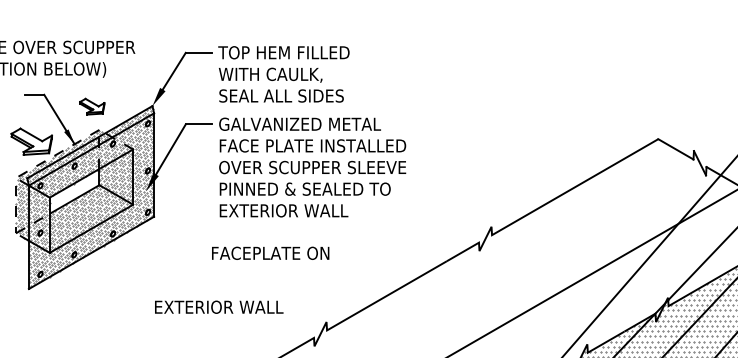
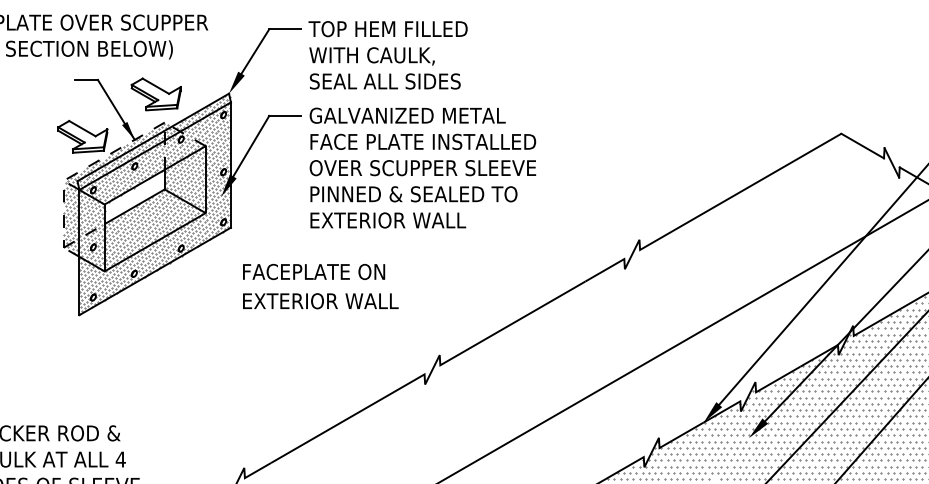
part: (91, 106) -> (155, 94), size x1.67
text: (271, 252) -> (314, 271), moved
text: (218, 307) -> (320, 301), moved

